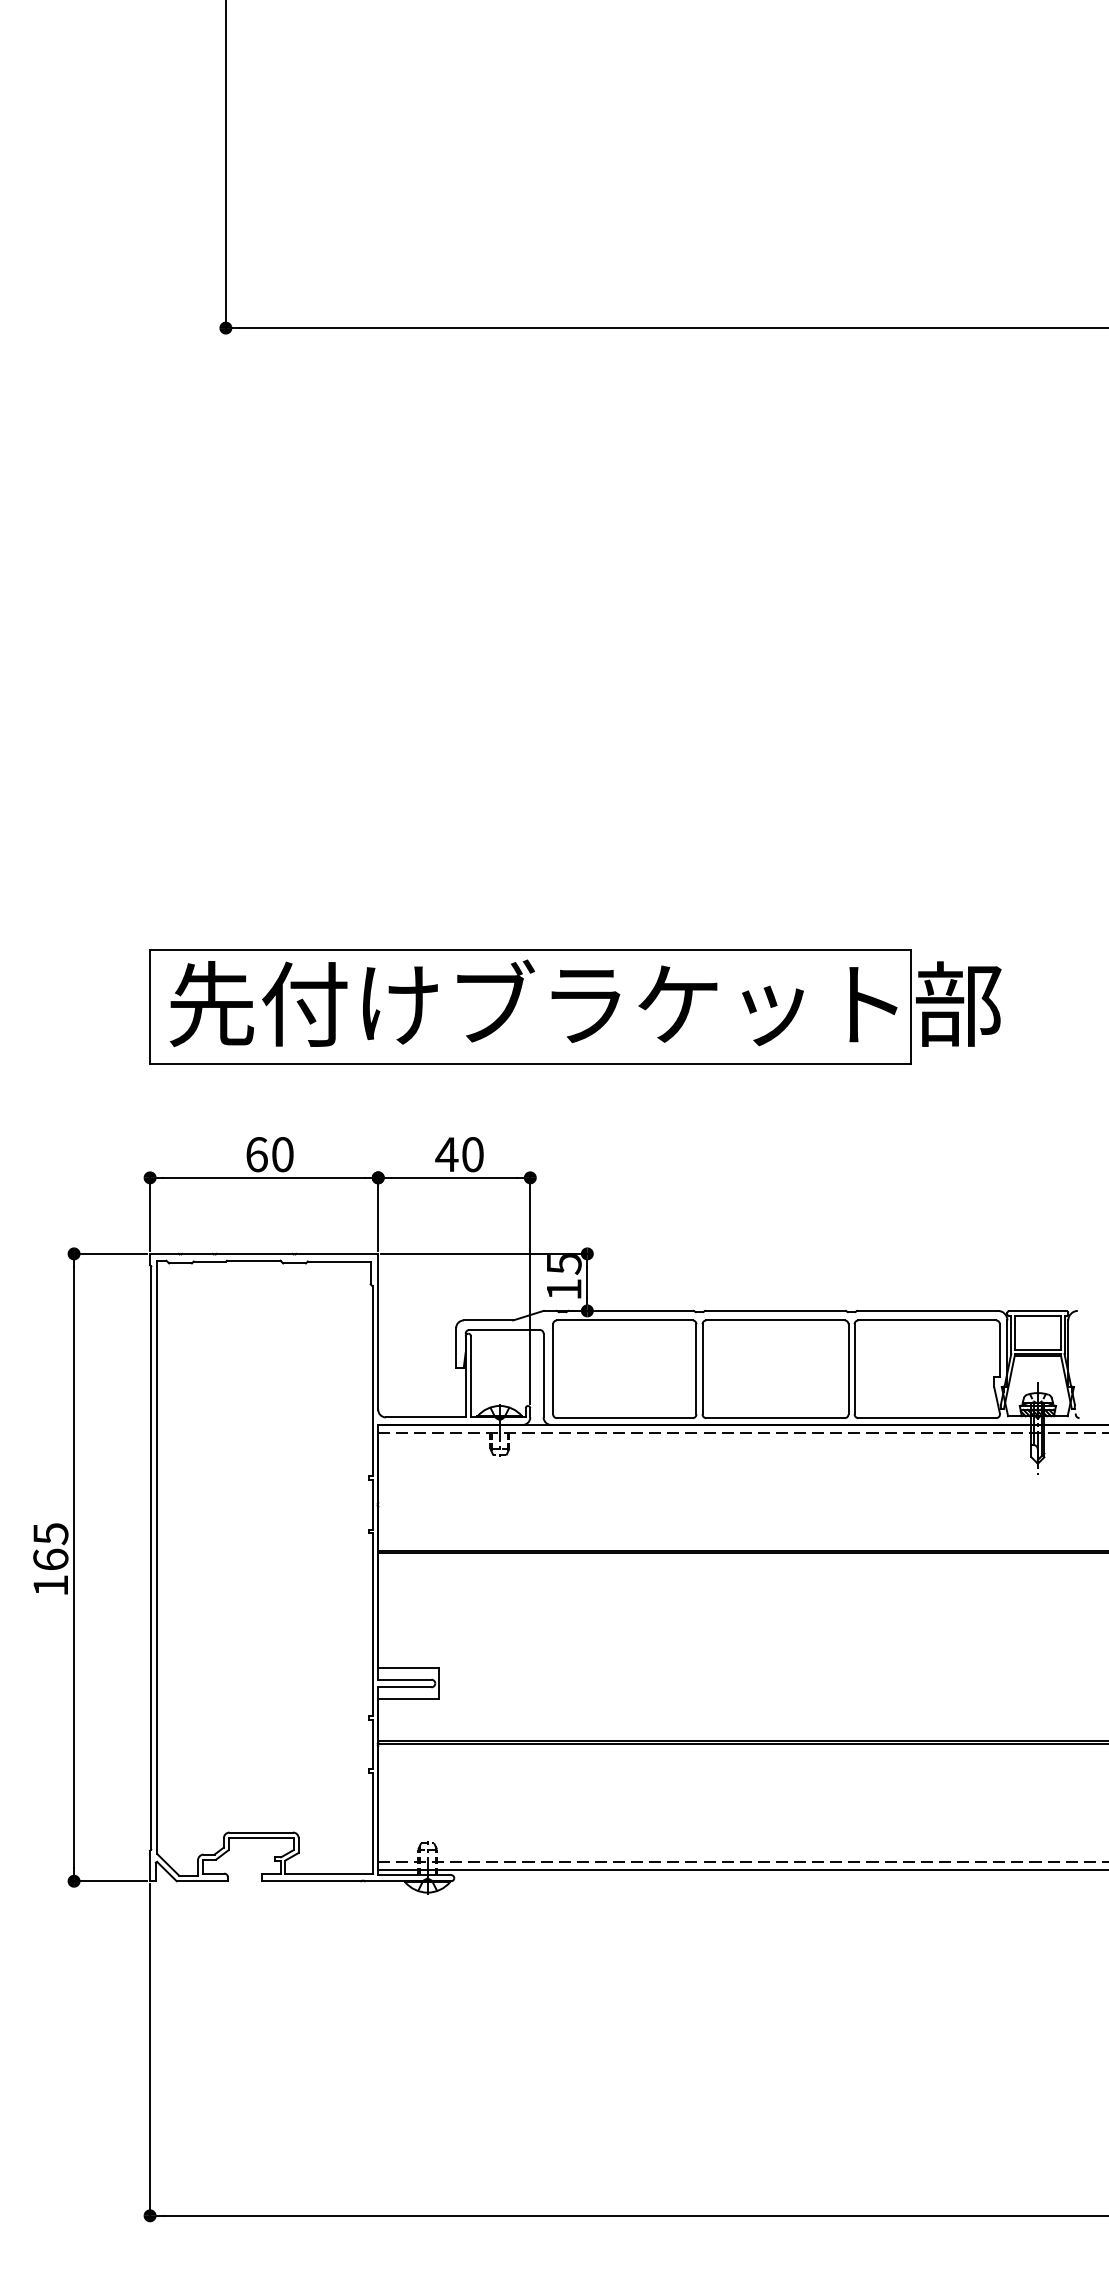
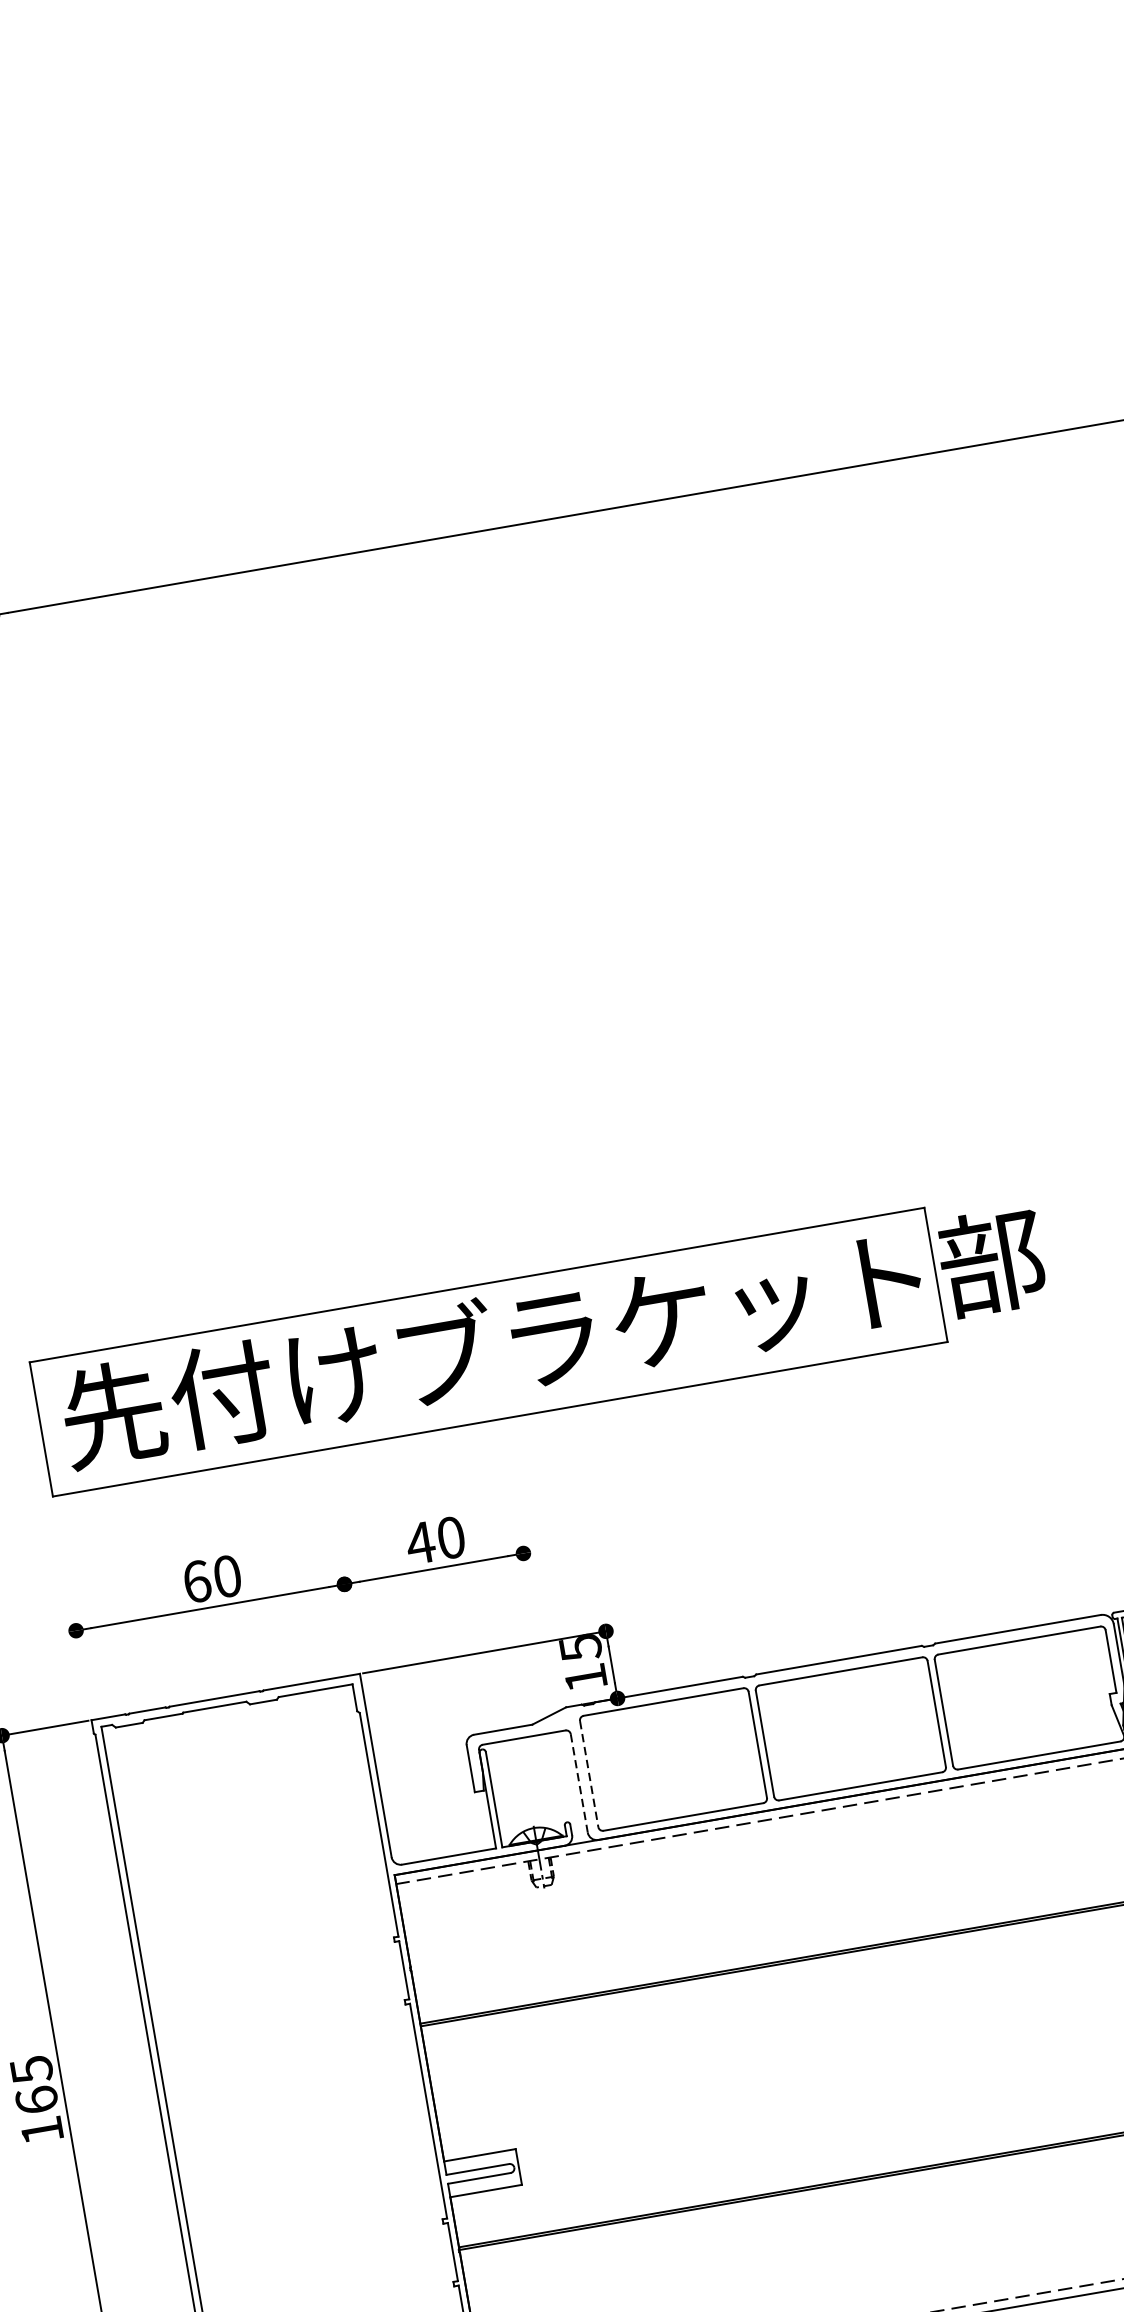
line: (150, 1212) -> (83, 1671), removed
line: (378, 1212) -> (351, 1625), removed
line: (530, 1289) -> (546, 1684), removed
line: (553, 1369) -> (589, 1774), solid -> dashed
line: (543, 1375) -> (579, 1783), solid -> dashed

